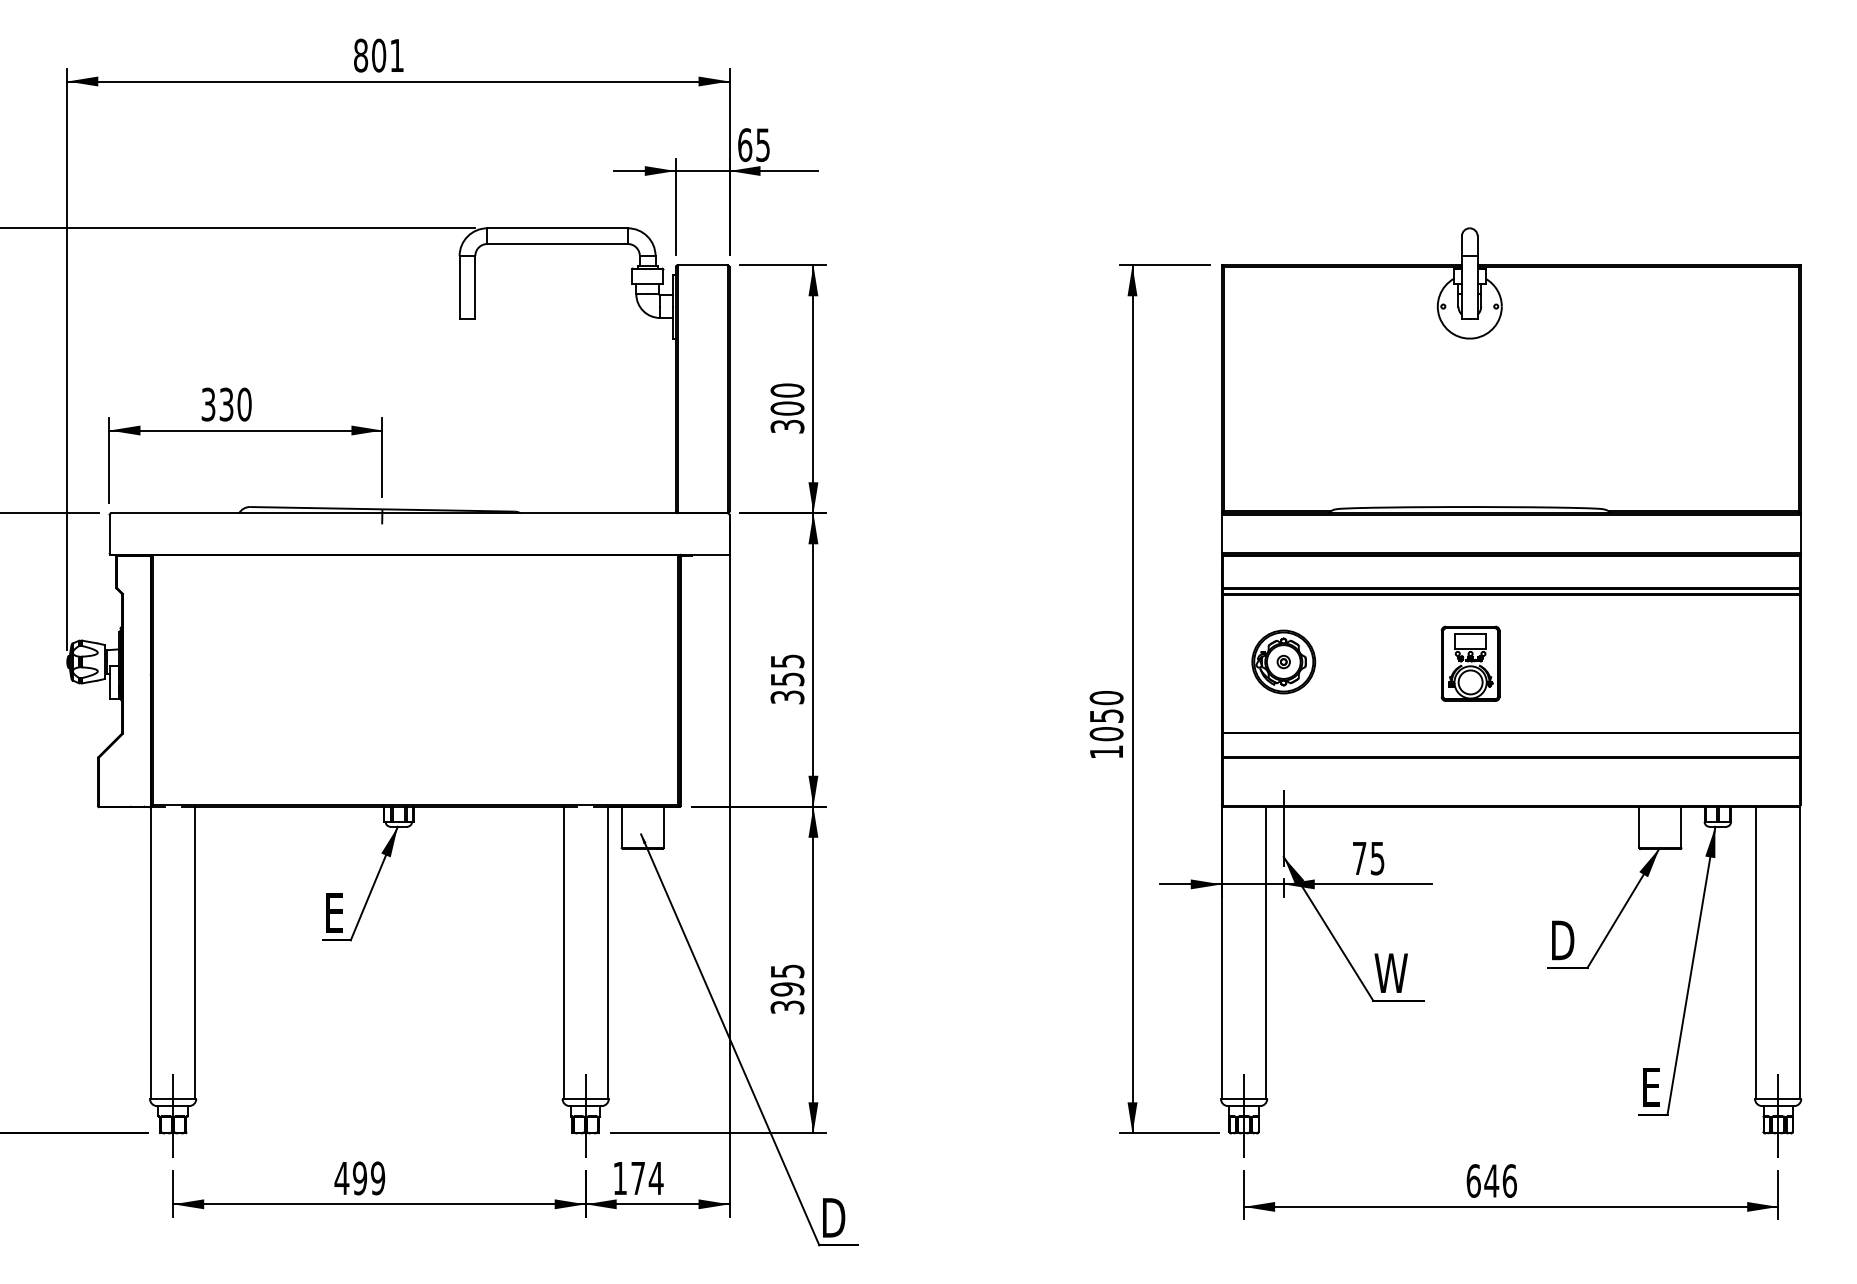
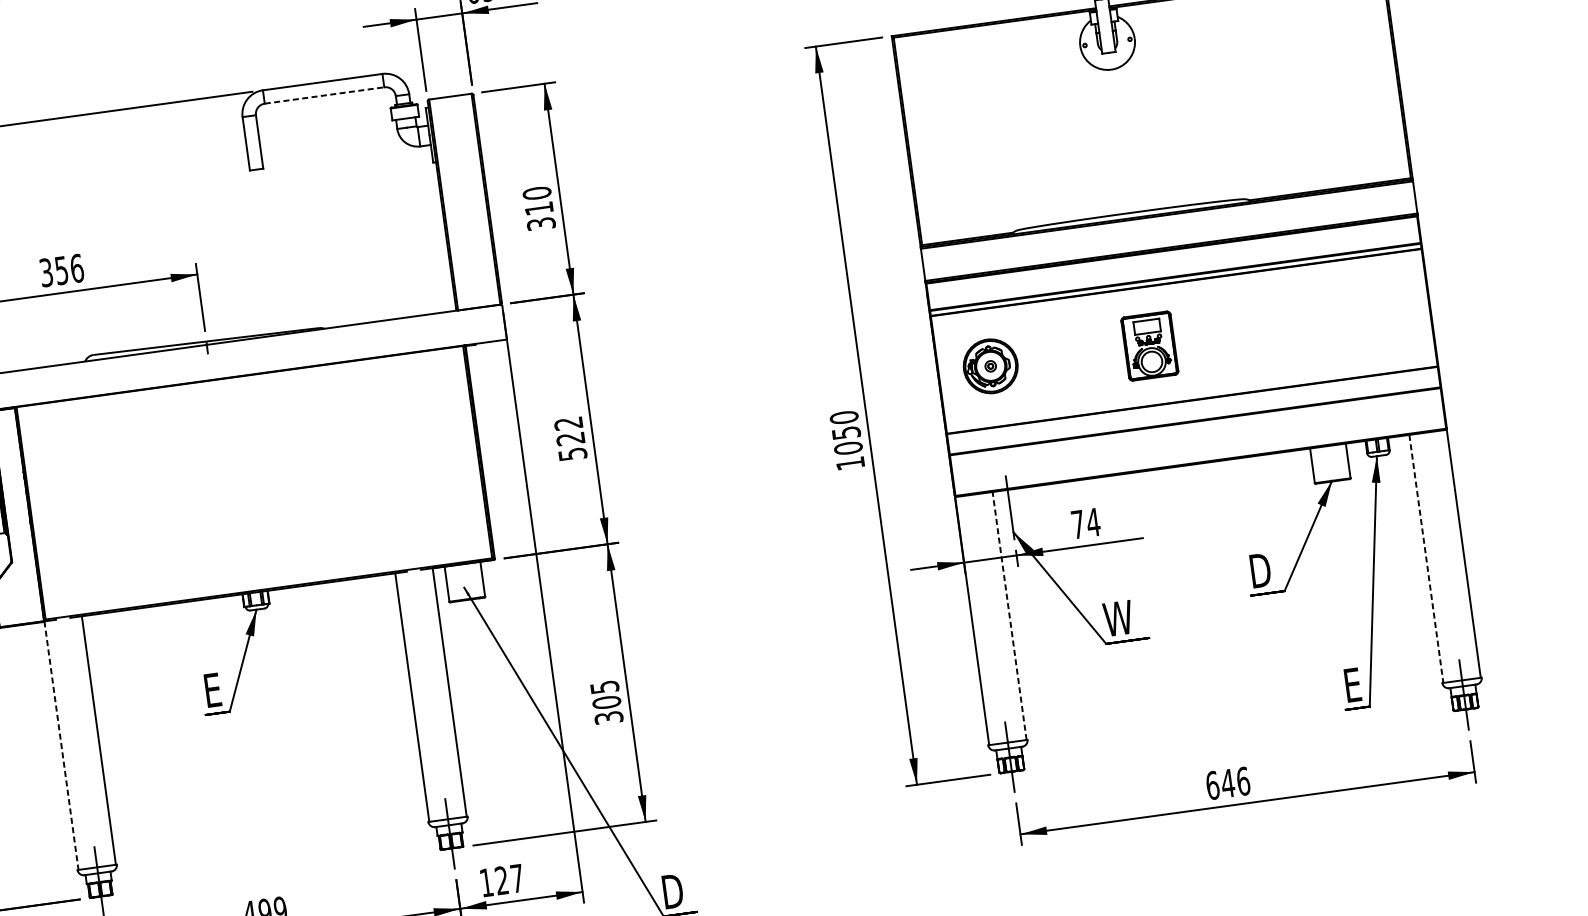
line: (558, 244) -> (325, 95), solid -> dashed
text: (235, 404) -> (69, 269), 330 -> 356
text: (787, 408) -> (539, 208), 300 -> 310
text: (787, 678) -> (570, 438), 355 -> 522
text: (1377, 858) -> (1093, 522), 75 -> 74
line: (151, 953) -> (61, 746), solid -> dashed
line: (1266, 953) -> (1009, 616), solid -> dashed
line: (1756, 953) -> (1426, 559), solid -> dashed
text: (787, 989) -> (606, 702), 395 -> 305
text: (647, 1177) -> (509, 878), 174 -> 127

